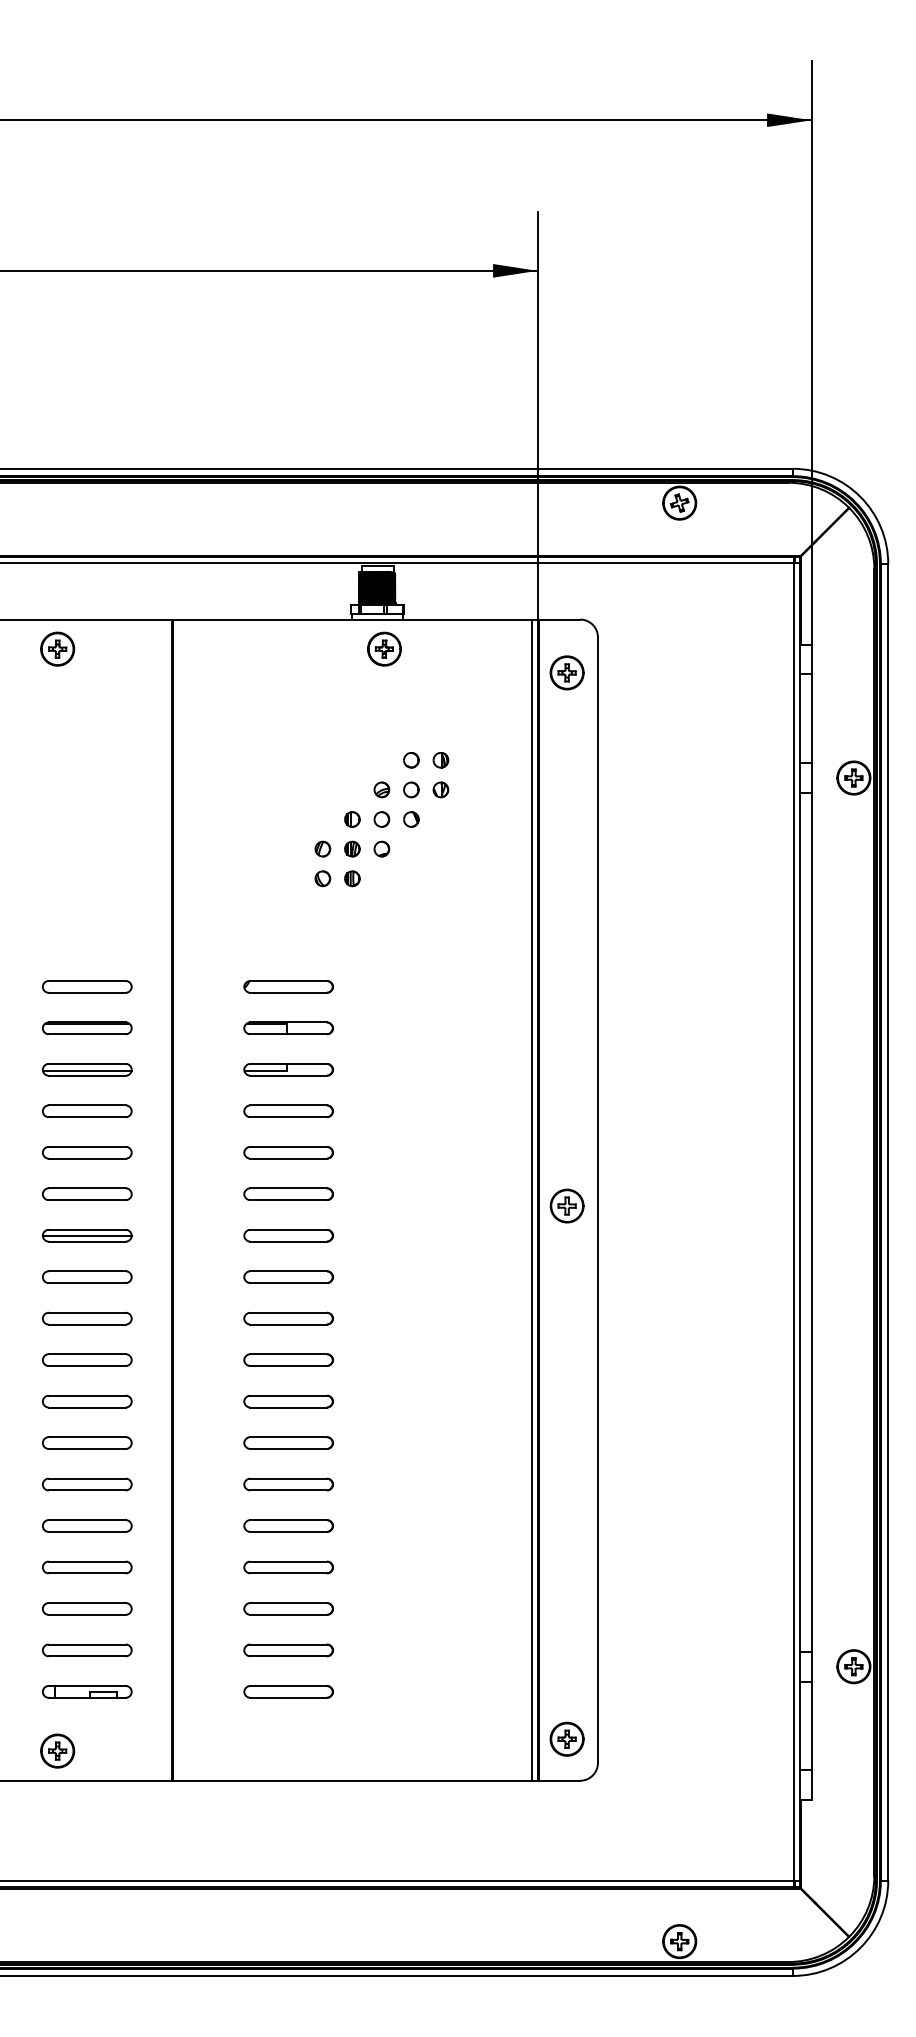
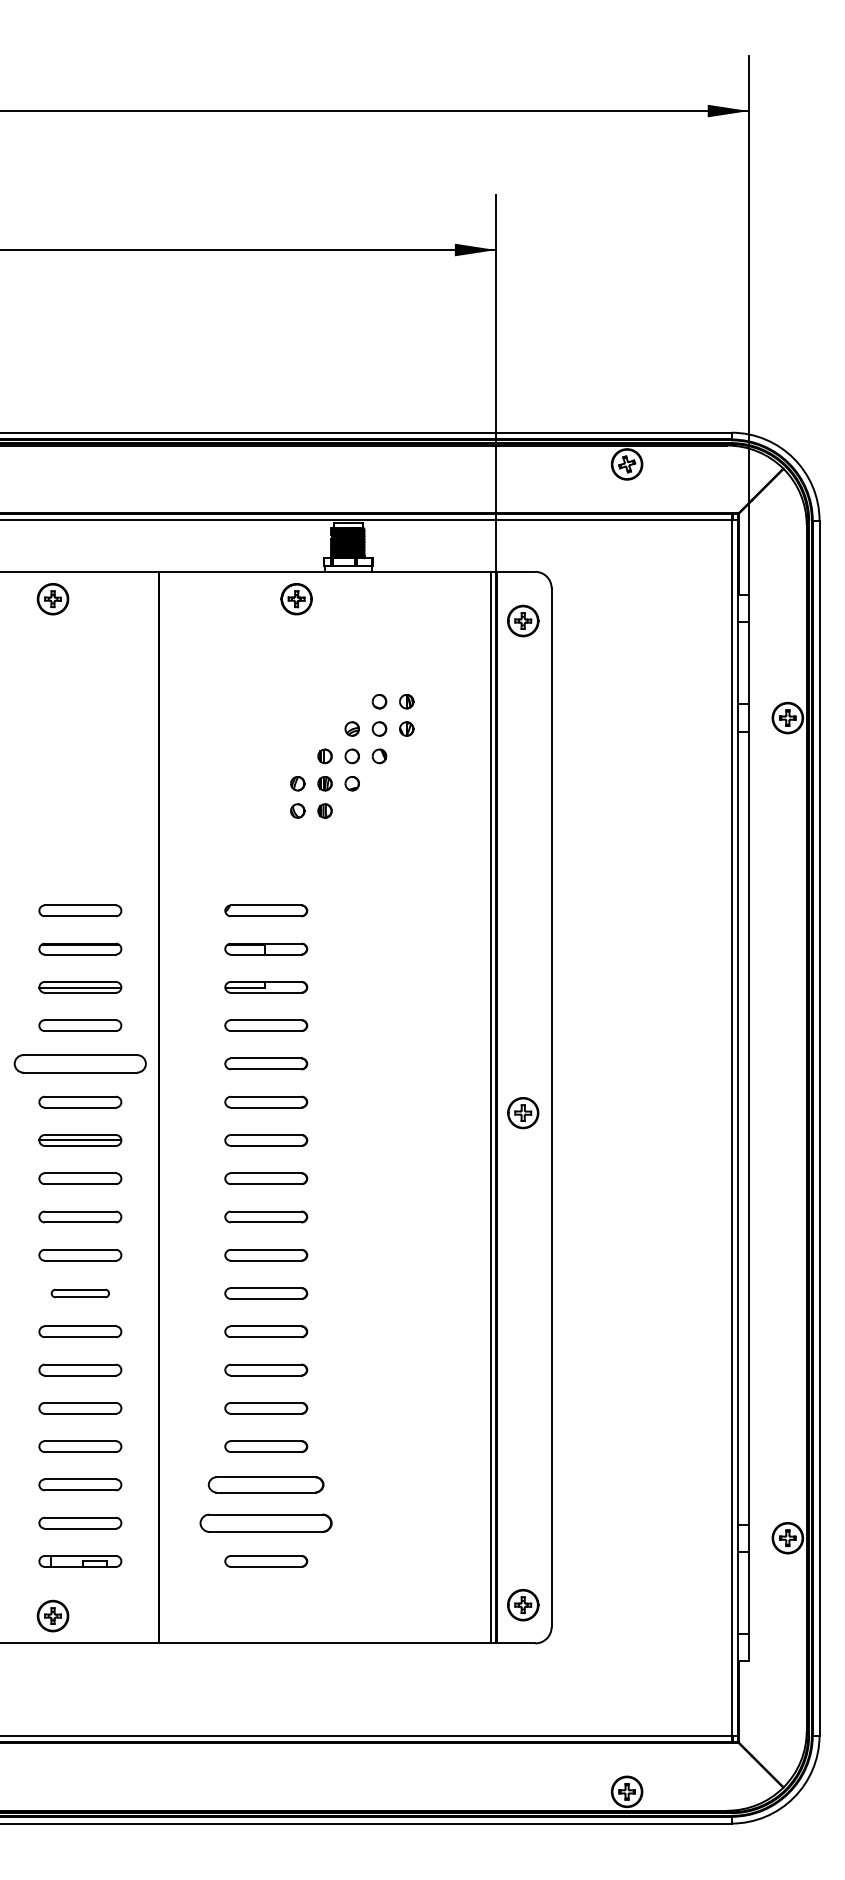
part: (384, 649) -> (296, 599), moved
part: (87, 1152) -> (80, 1063), size x1.6
part: (87, 1401) -> (80, 1293), size x0.7
part: (288, 1608) -> (266, 1484), size x1.4
part: (288, 1649) -> (266, 1522), size x1.6

